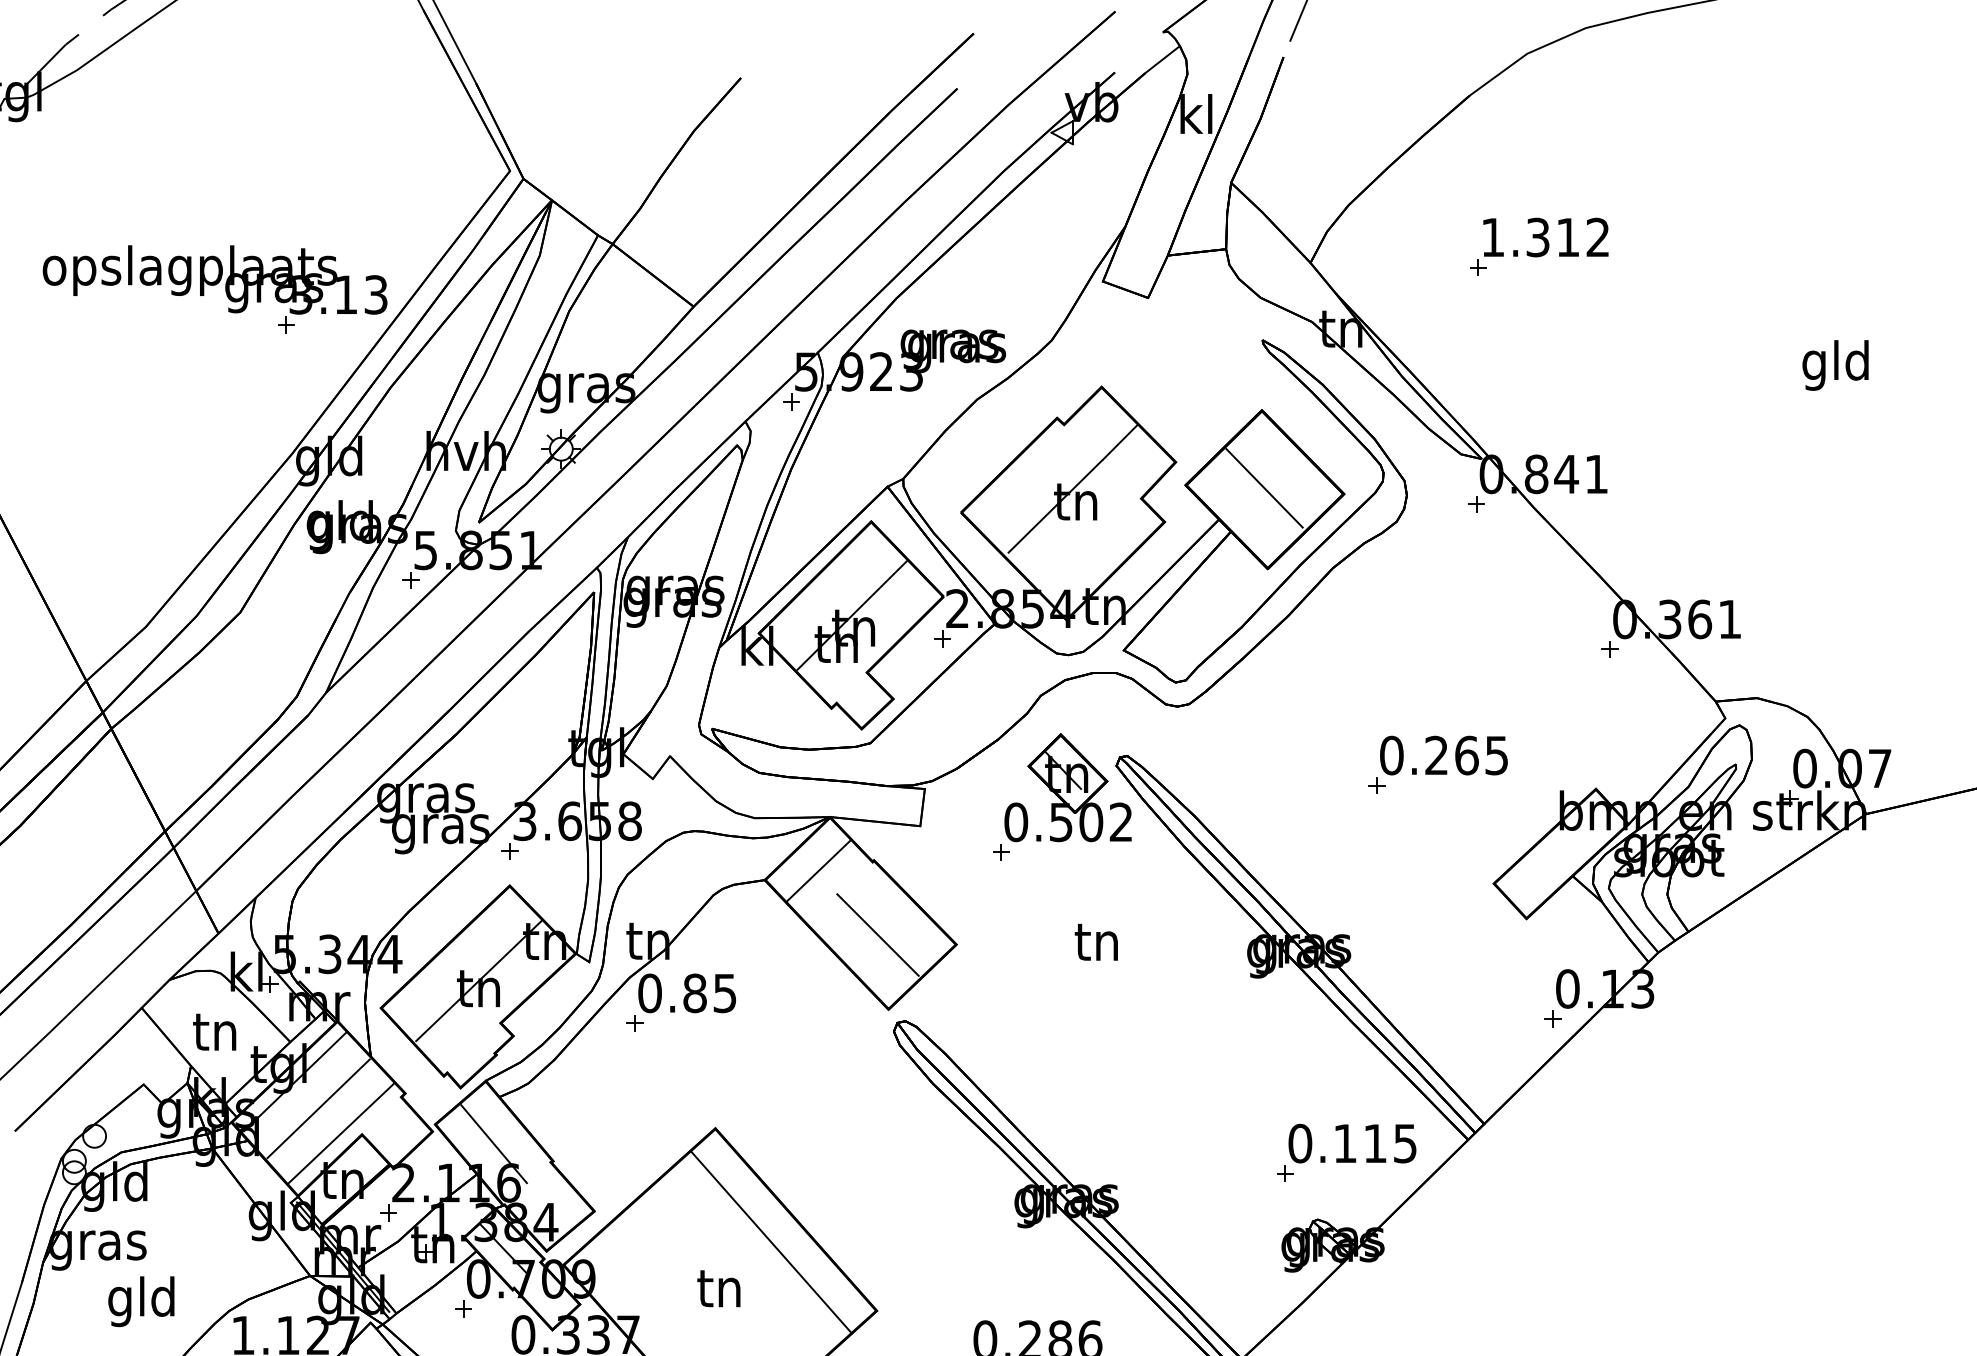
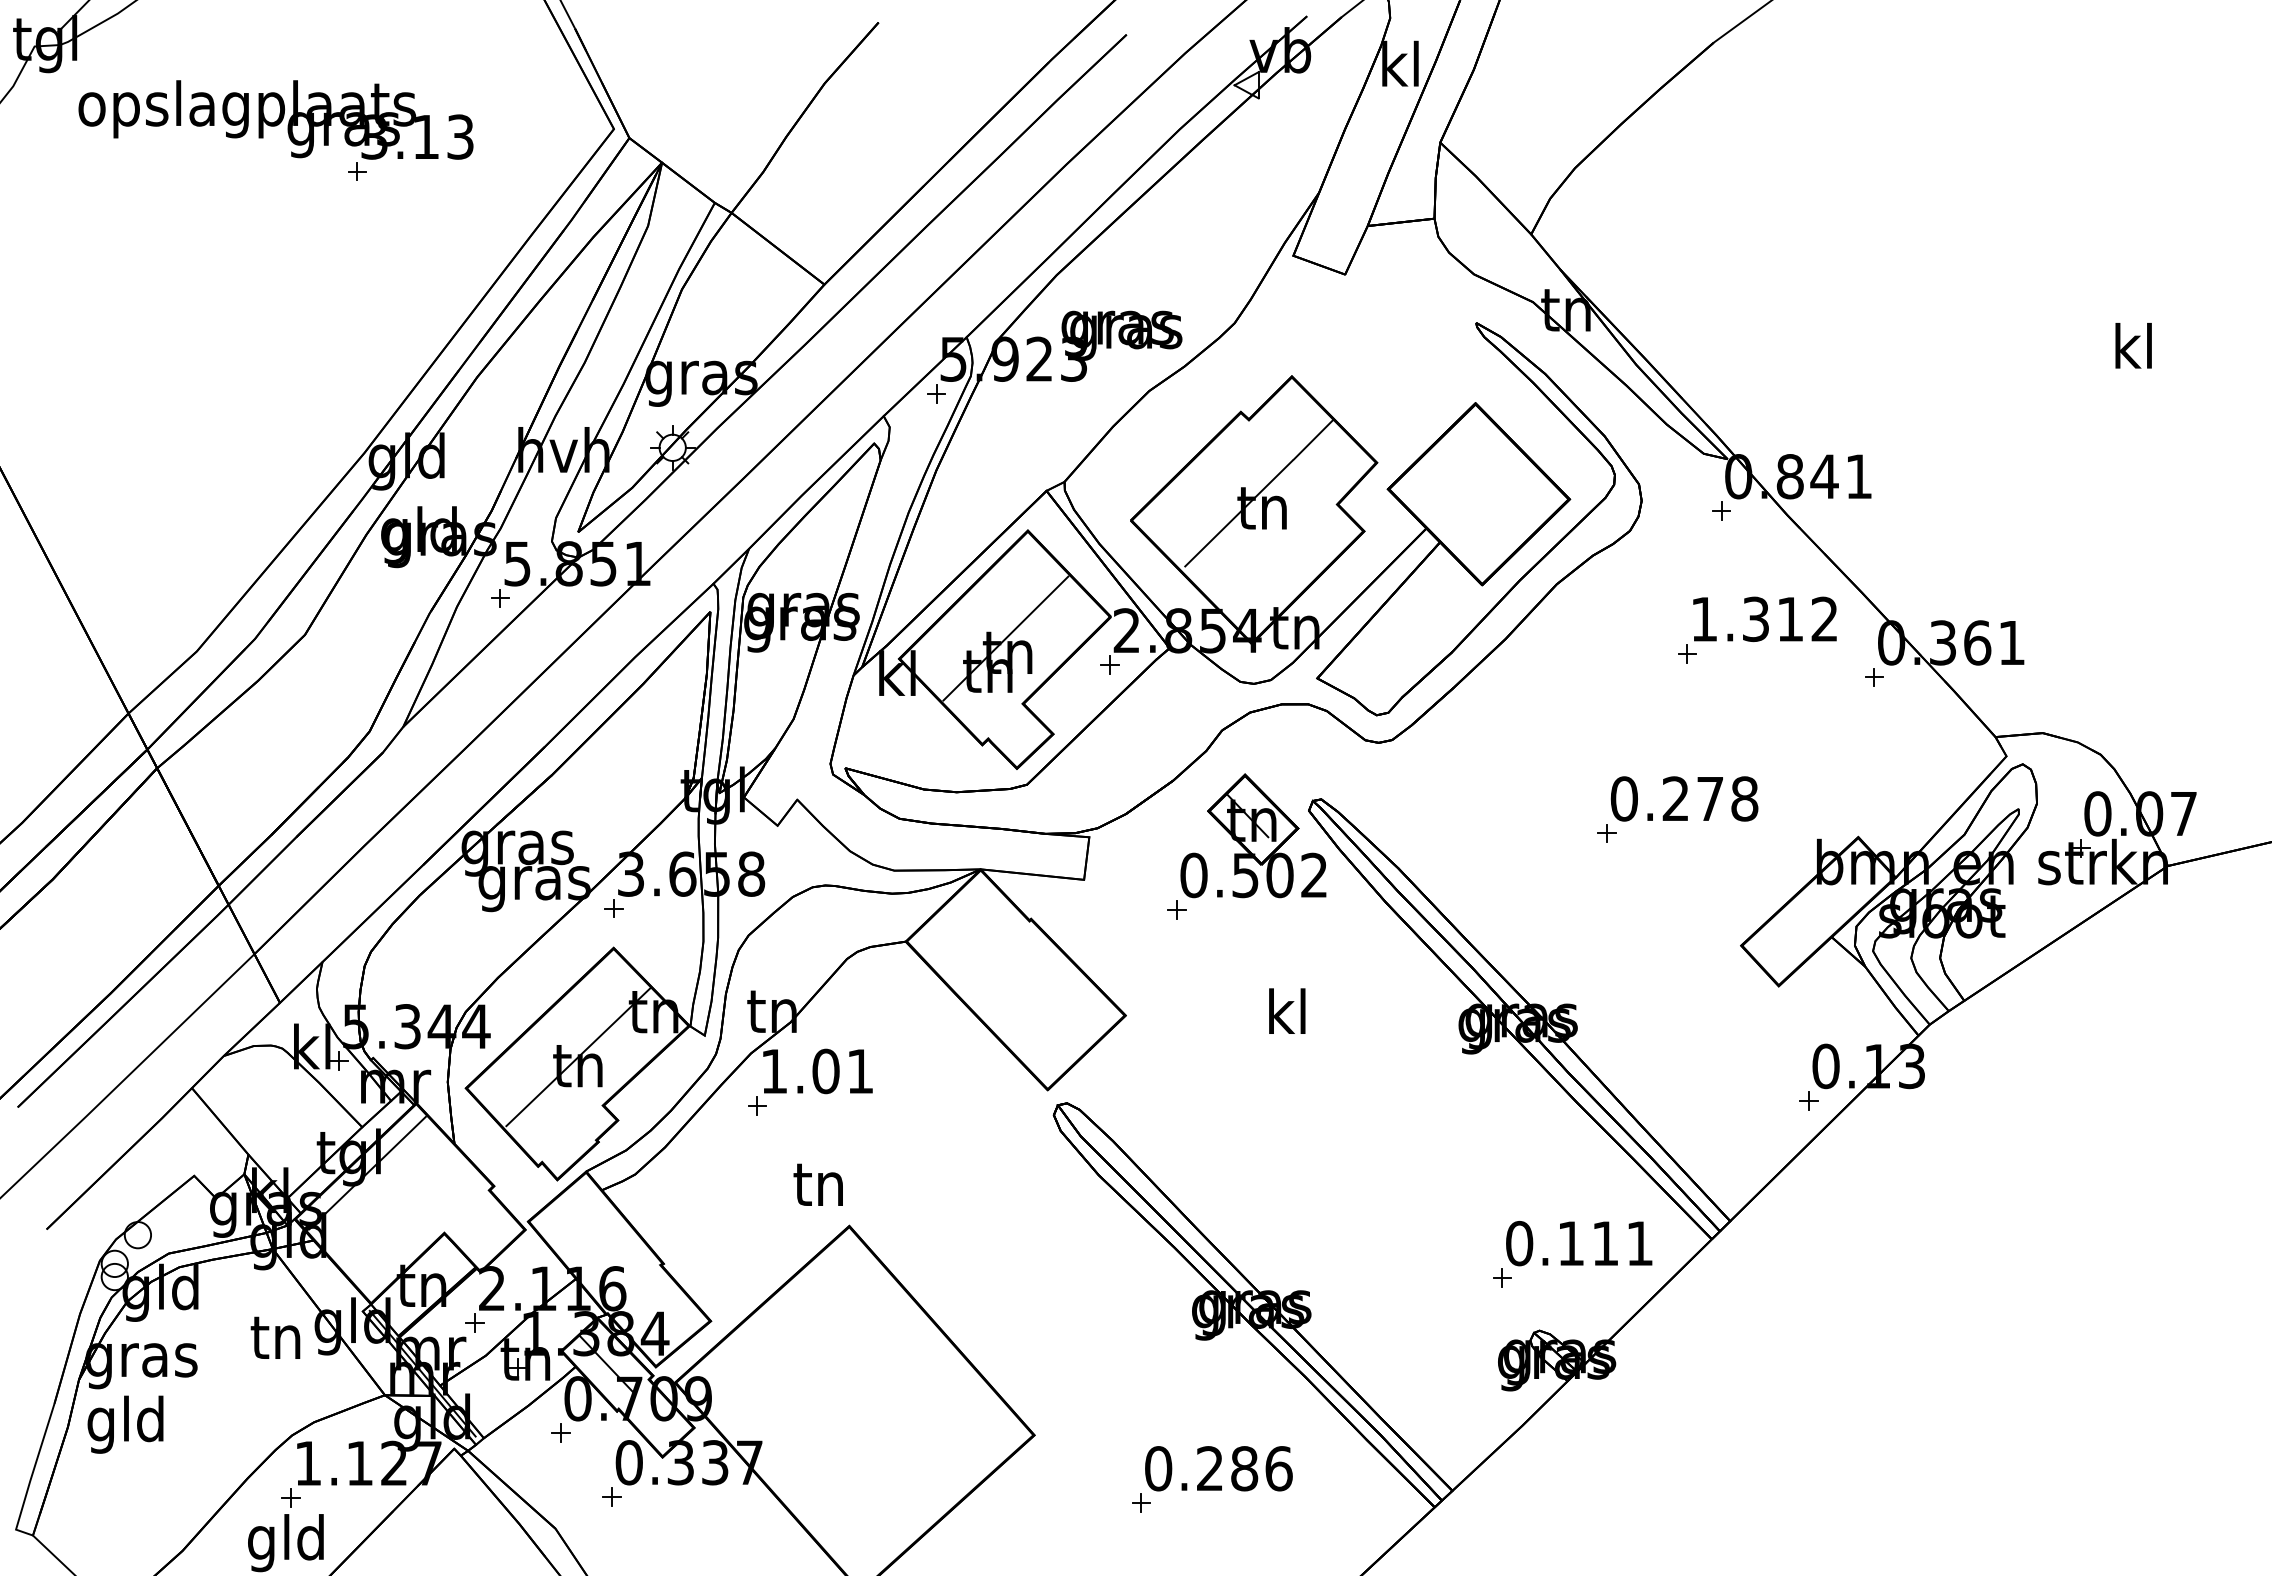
part: (1539, 246) -> (1757, 629), moved
part: (214, 289) -> (275, 130), moved
text: (1835, 365) -> (2132, 351), gld -> kl
line: (1264, 488) -> (1478, 492), removed
text: (1481, 755) -> (1727, 798), 0.265 -> 0.278
line: (818, 870) -> (967, 930), removed
line: (877, 934) -> (1035, 1004), removed
text: (1096, 940) -> (1285, 1010), tn -> kl
text: (686, 993) -> (816, 1071), 0.85 -> 1.01
text: (214, 1031) -> (275, 1337), moved
line: (318, 1108) -> (394, 1203), removed
line: (341, 1133) -> (420, 1231), removed
line: (493, 1143) -> (595, 1243), removed
text: (1405, 1143) -> (1639, 1243), 0.115 -> 0.111
line: (771, 1242) -> (913, 1356), removed
text: (718, 1288) -> (817, 1184), moved
text: (141, 1301) -> (125, 1424), moved

